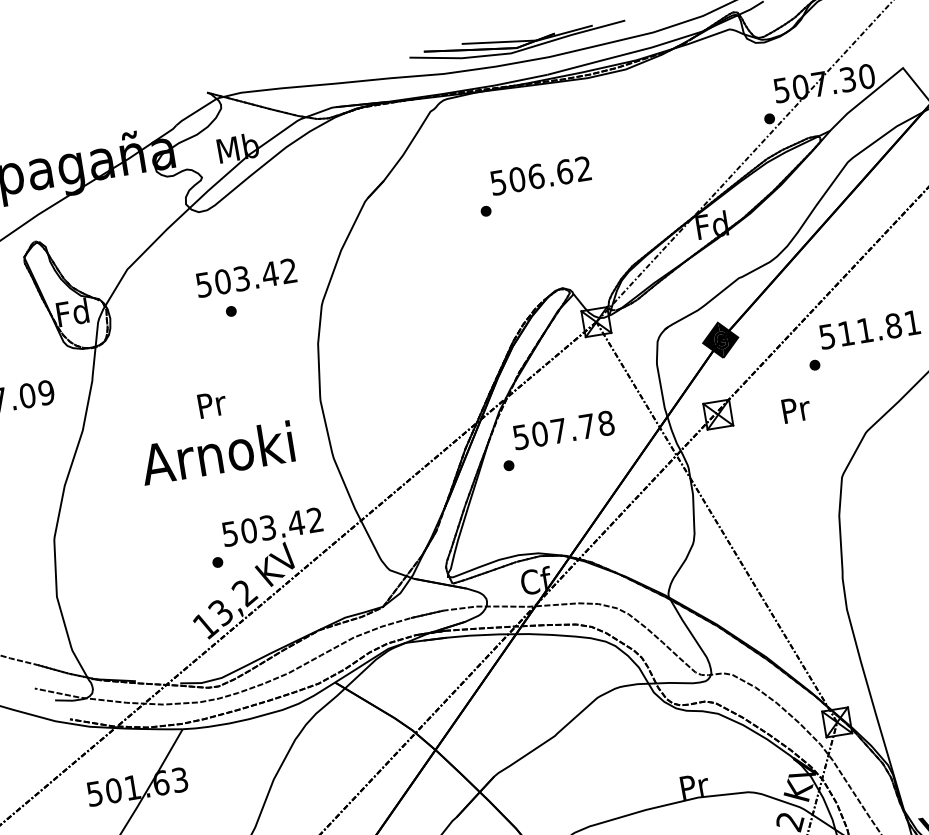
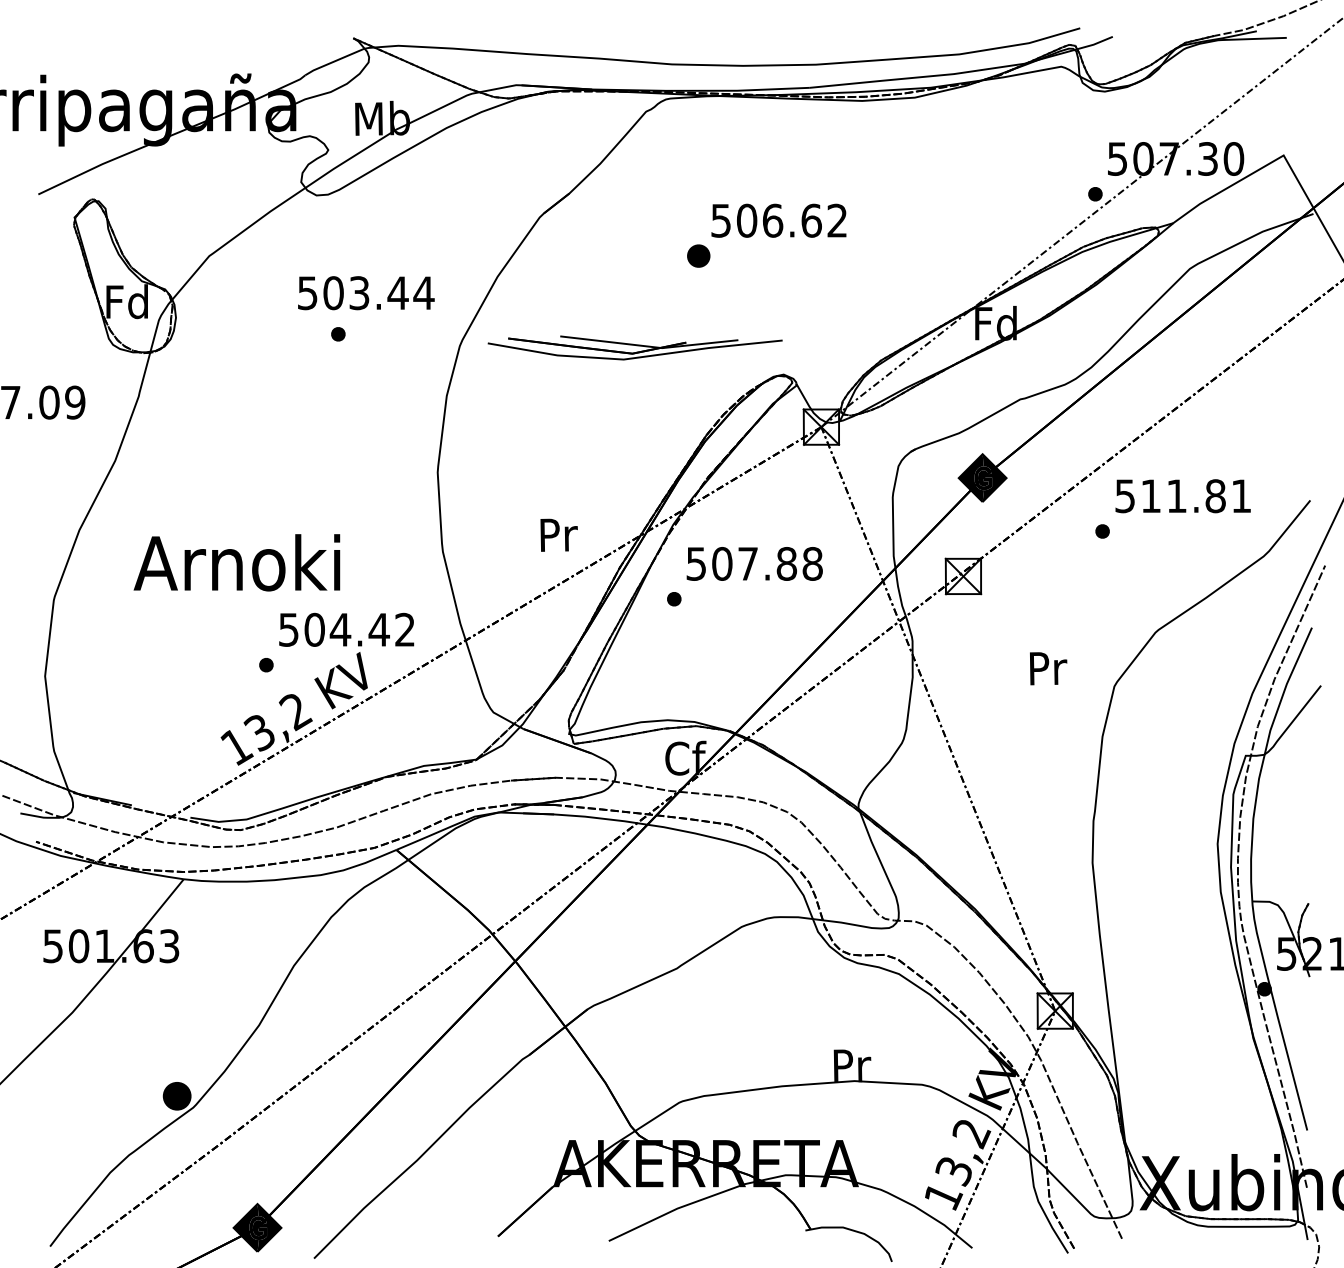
part: (517, 43) -> (634, 347), moved
part: (485, 210) -> (698, 255), size x1.6
text: (288, 270) -> (423, 292), 503.42 -> 503.44
text: (211, 404) -> (558, 534), moved
text: (796, 409) -> (1048, 668), moved
text: (587, 426) -> (786, 563), 507.78 -> 507.88
text: (216, 453) -> (236, 562), moved
text: (267, 527) -> (340, 629), 503.42 -> 504.42

